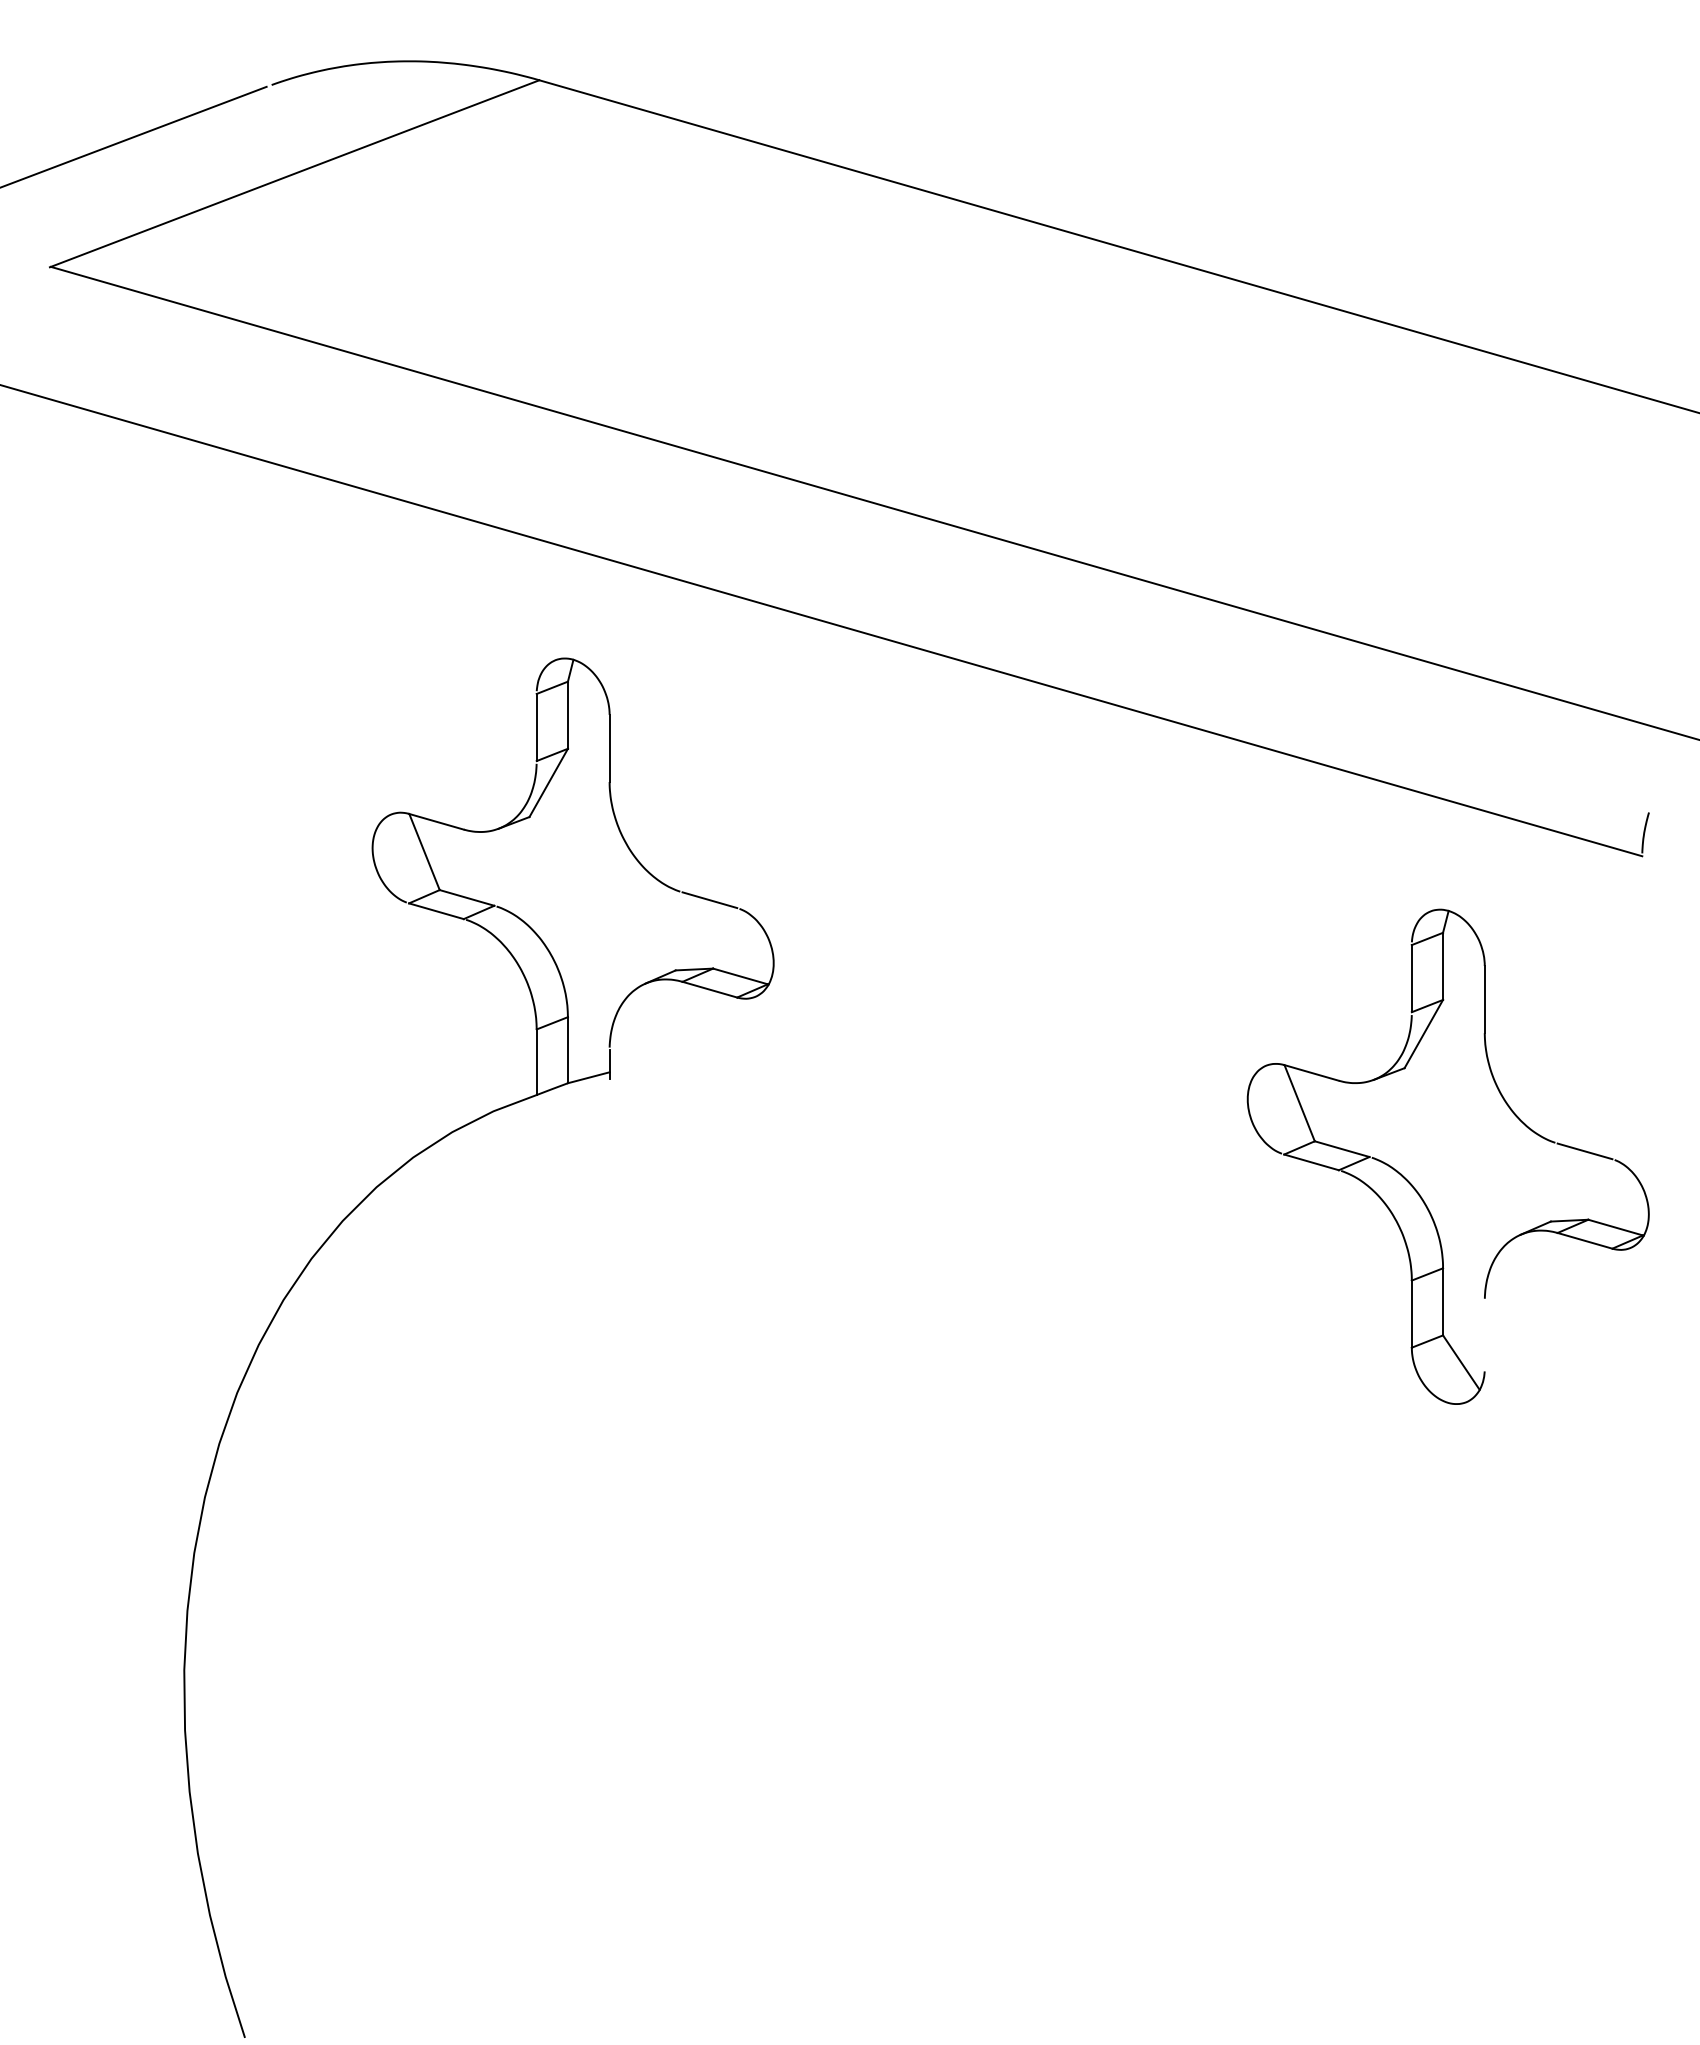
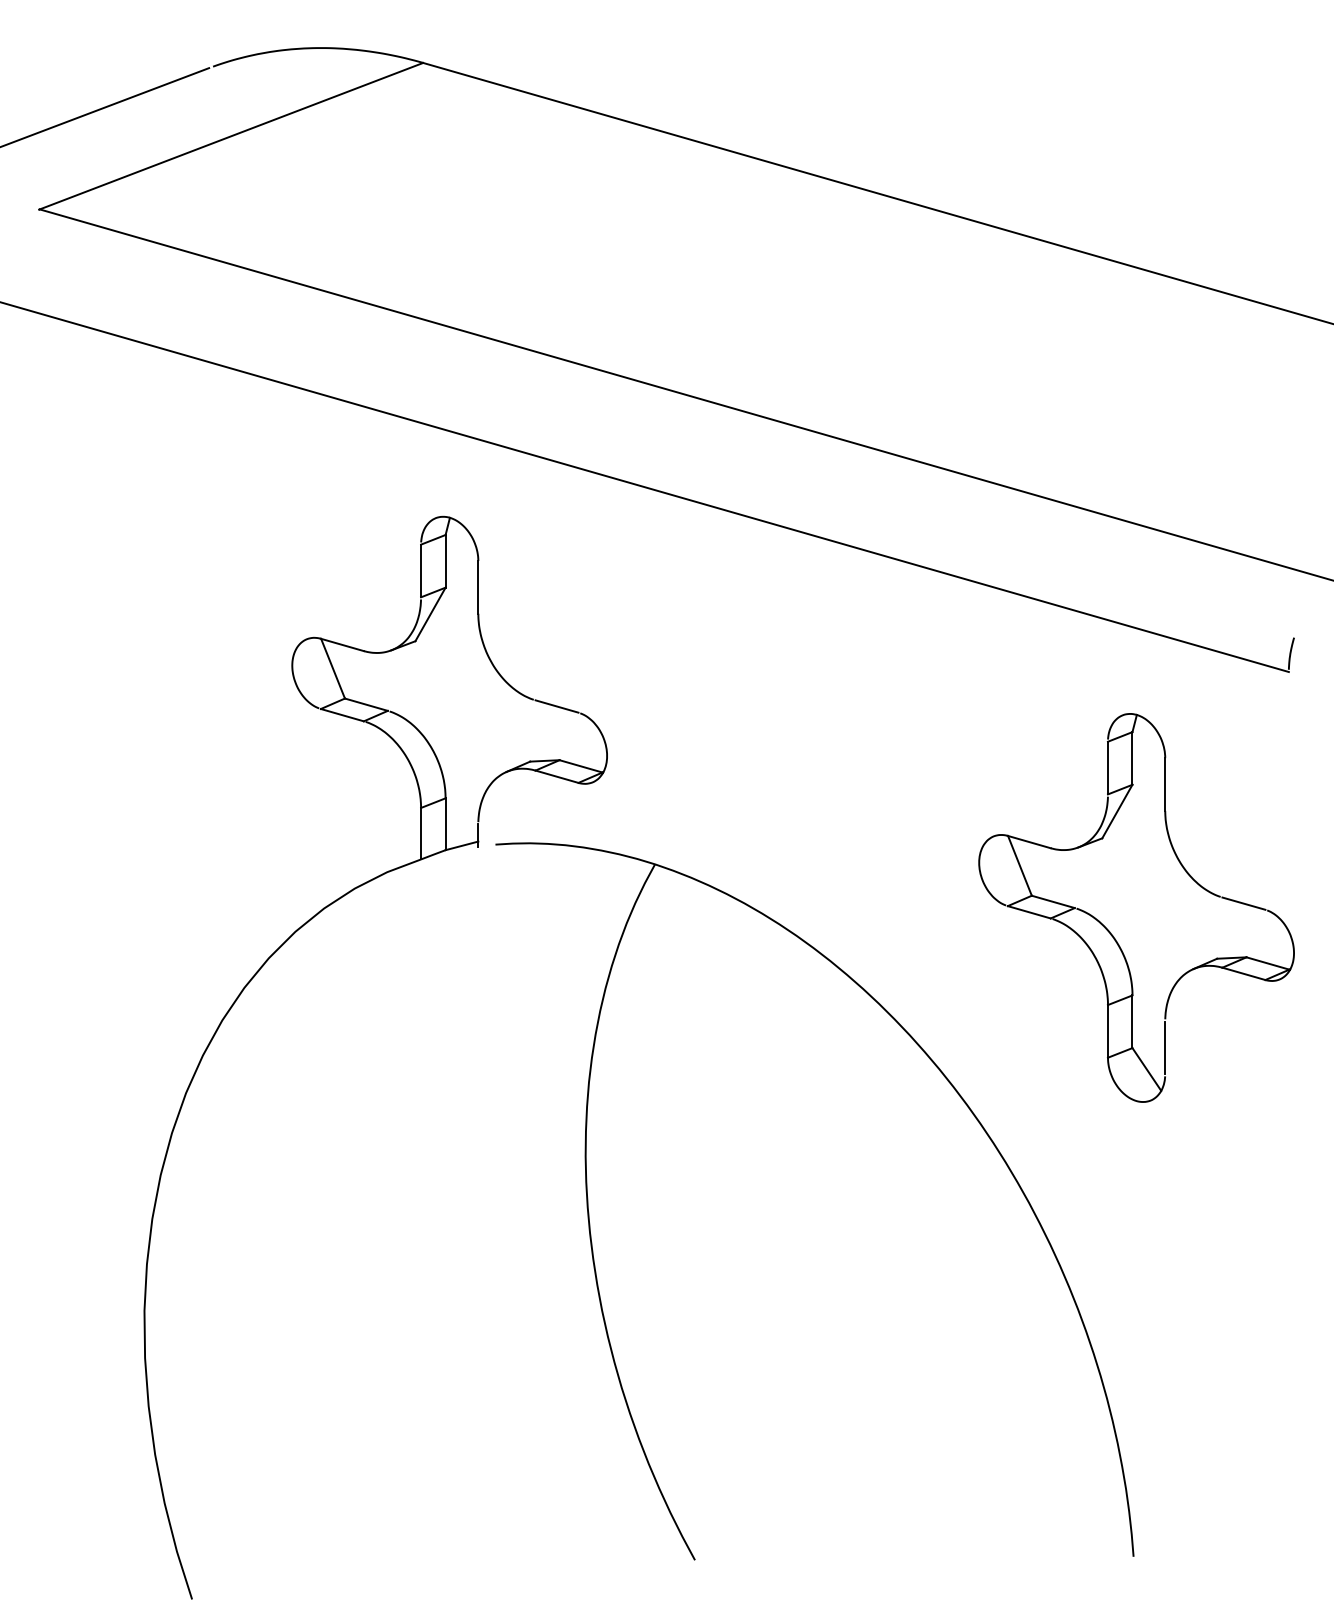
line: (1484, 1334) -> (1165, 1047), added
part: (1221, 1395) -> (958, 1095), added

